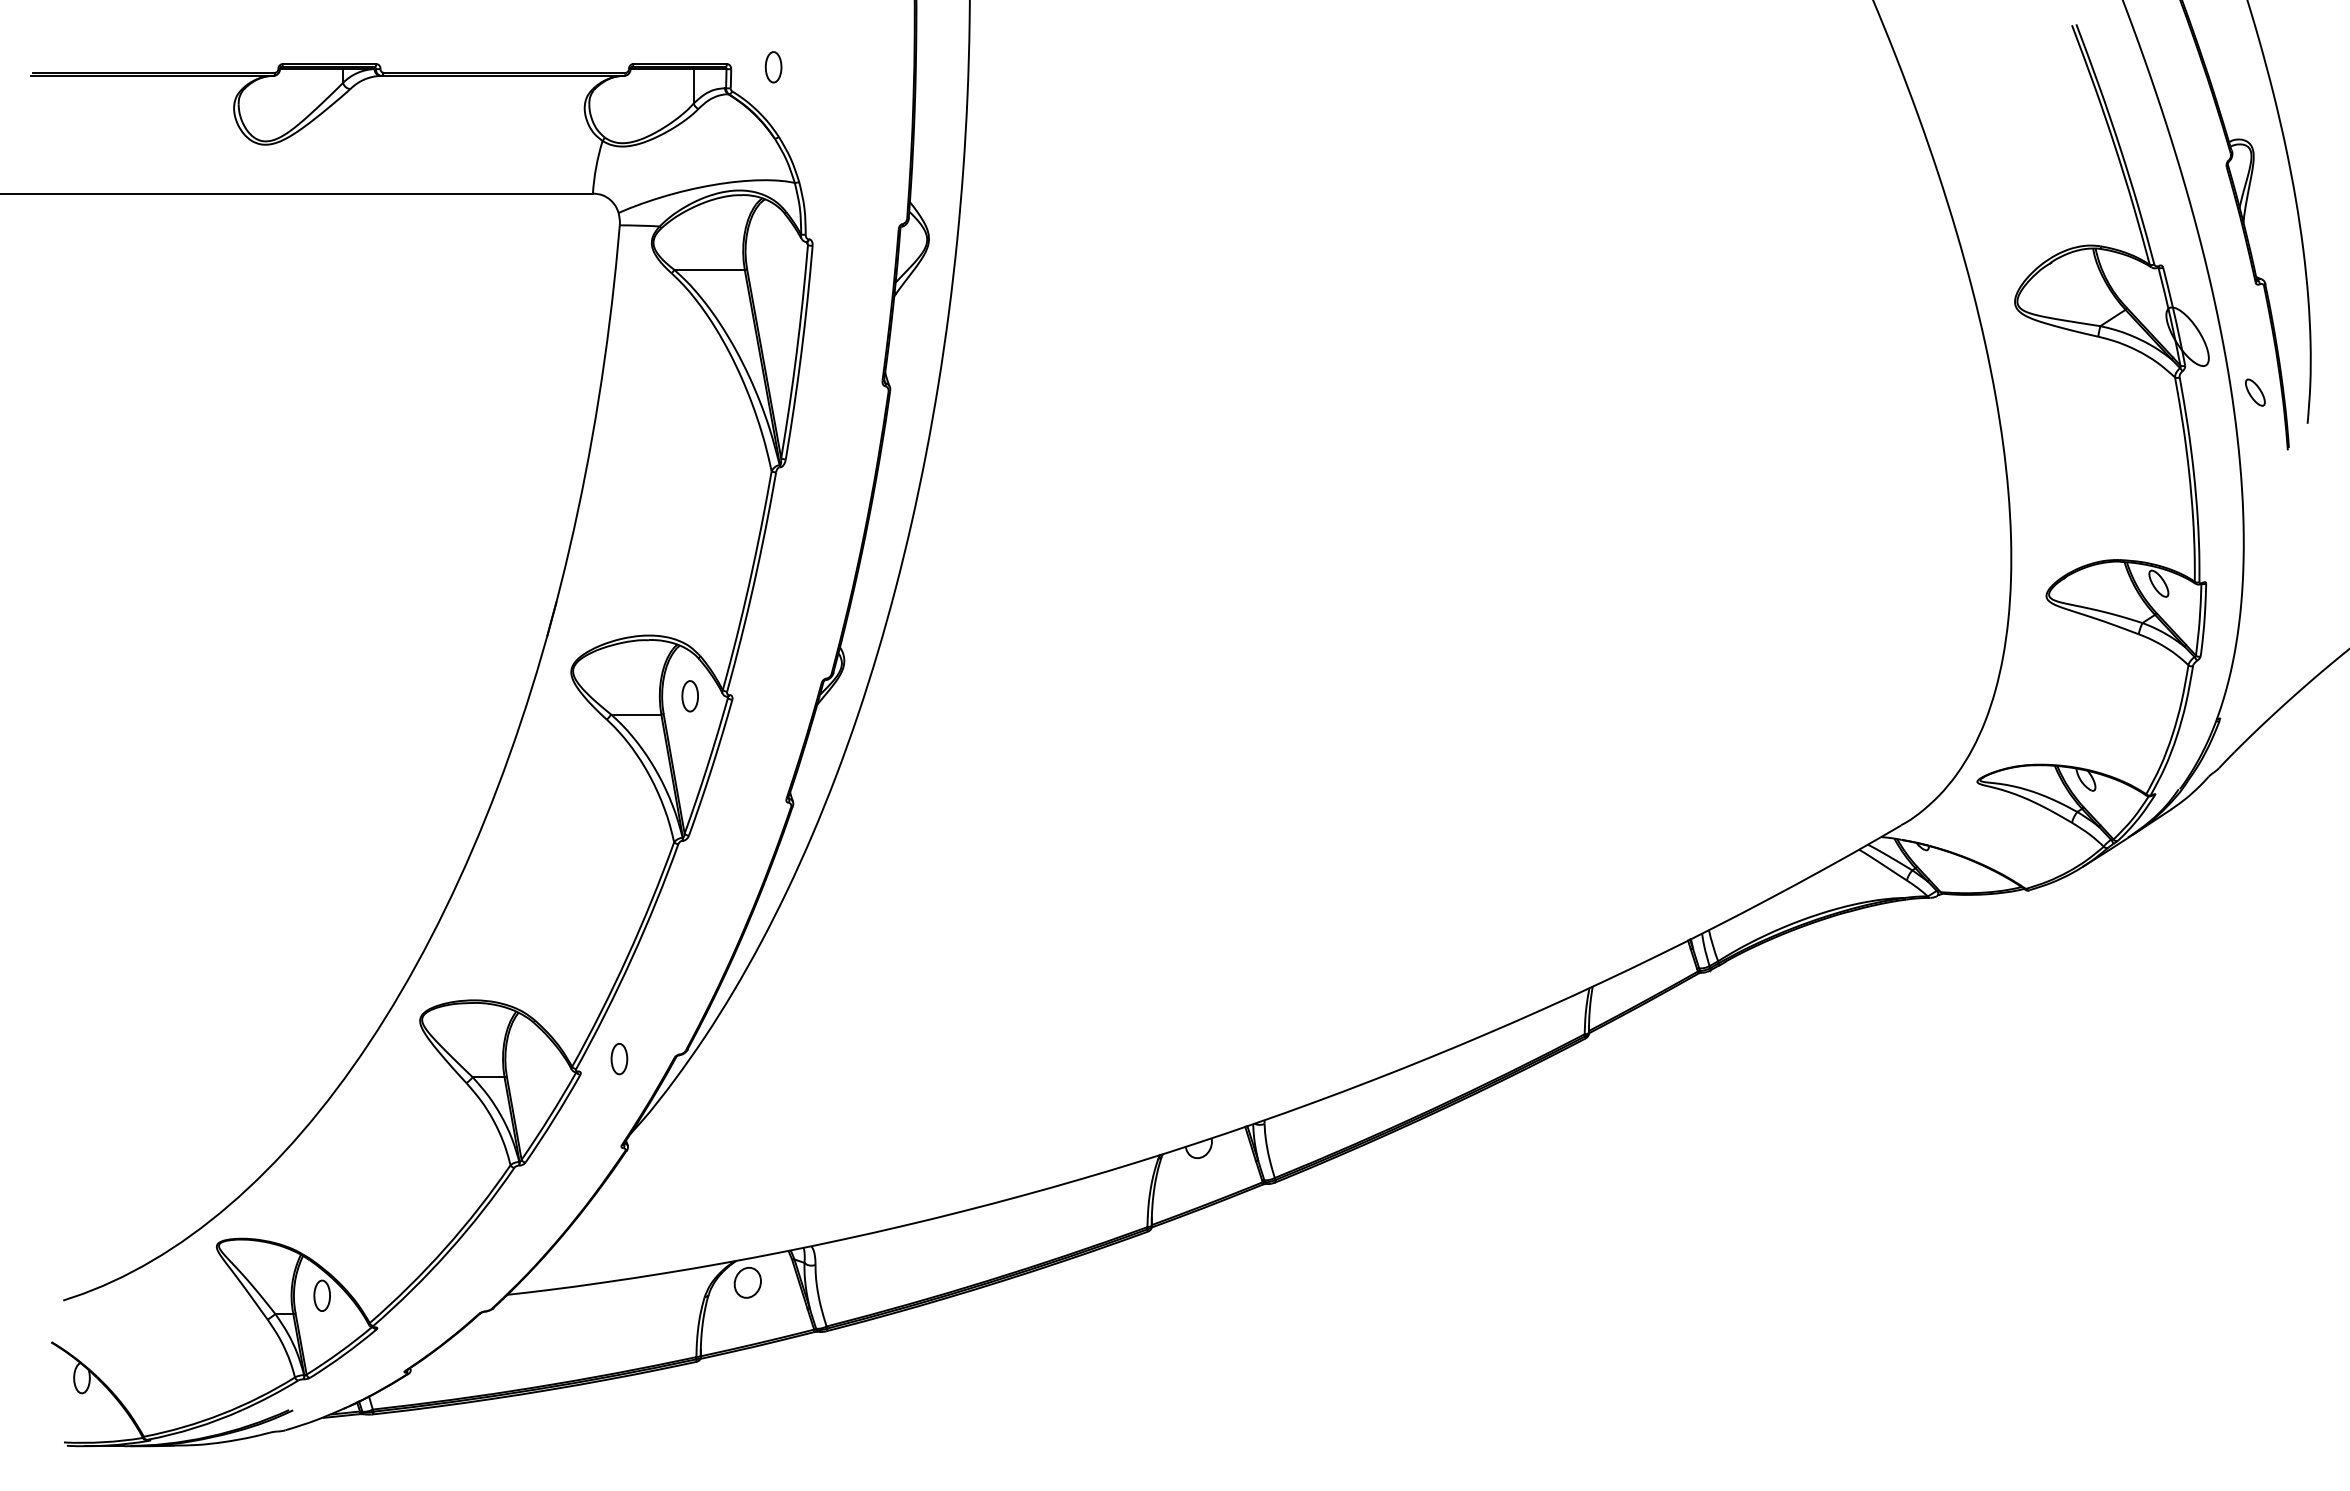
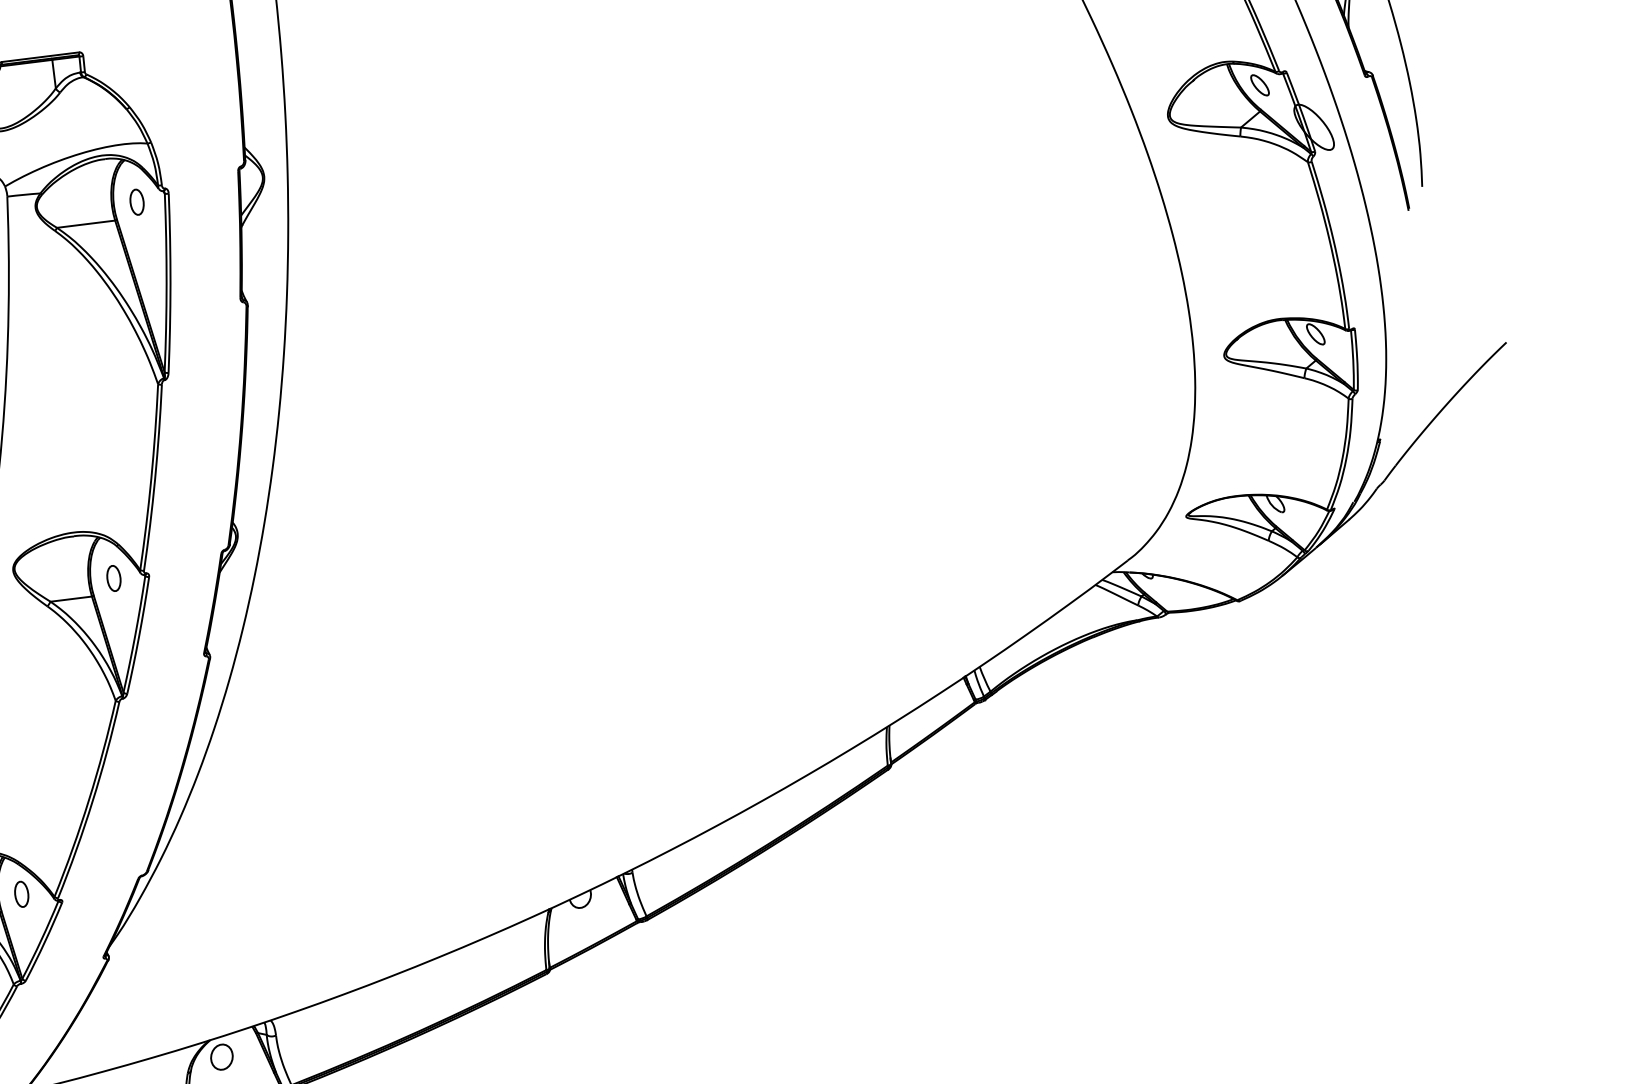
part: (773, 67) -> (137, 202), moved
part: (2255, 392) -> (1260, 85), moved
part: (619, 1059) -> (21, 894), moved

